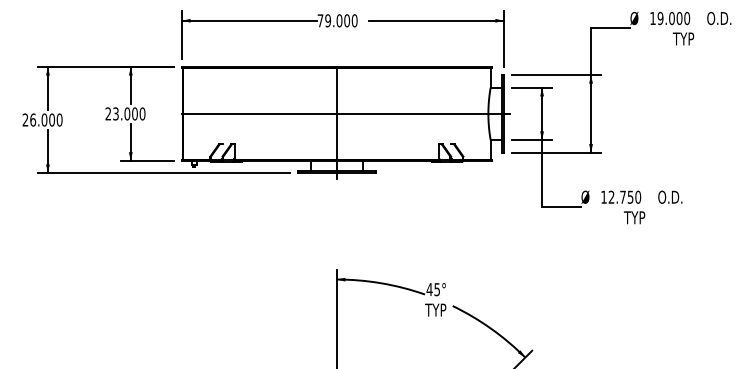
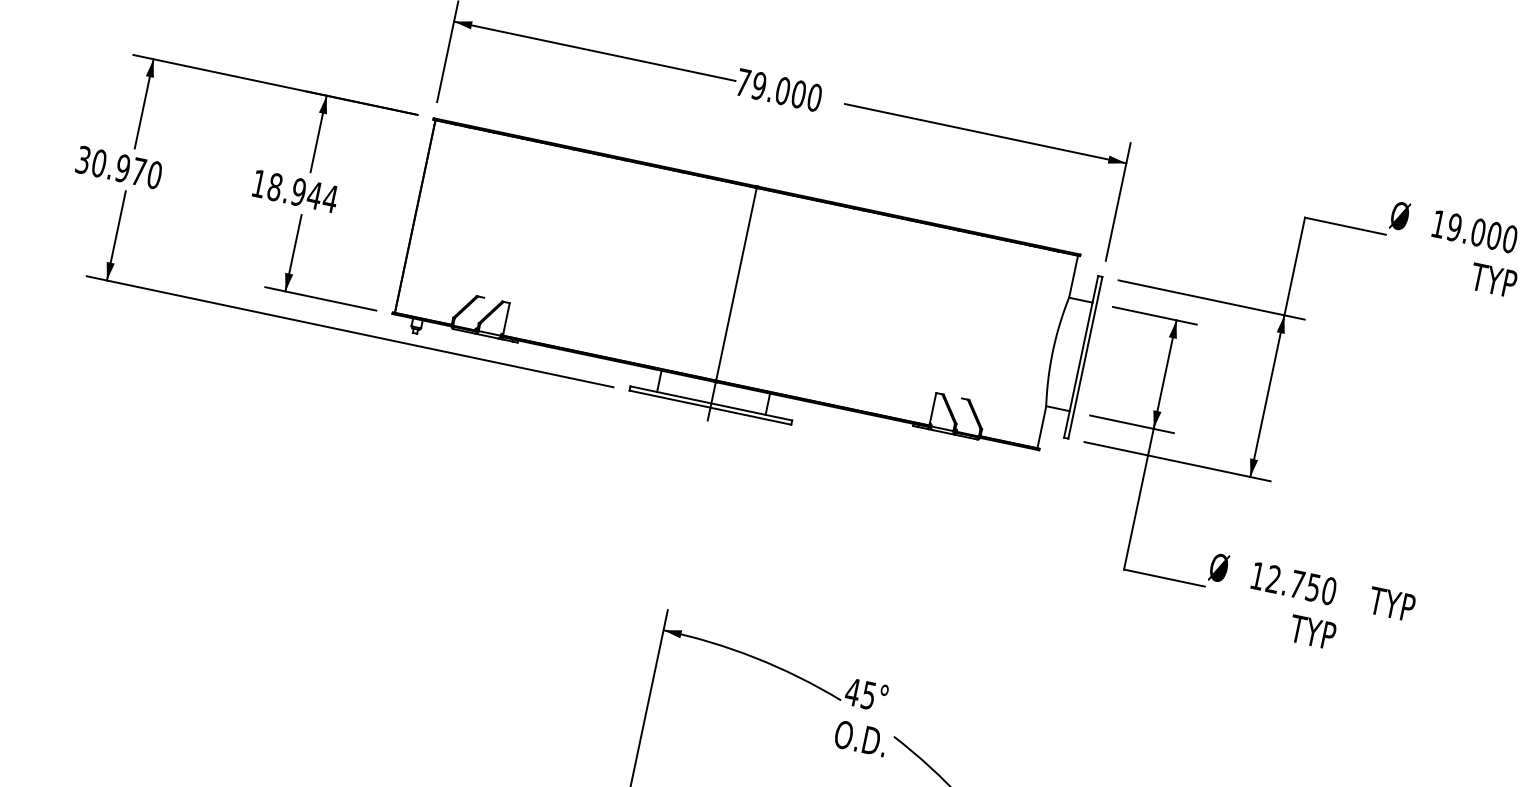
text: (125, 113) -> (295, 190), 23.000 -> 18.944
line: (346, 113) -> (756, 287), removed
text: (38, 119) -> (110, 164), 26.000 -> 30.970
text: (669, 196) -> (1394, 603), O.D. -> TYP
text: (437, 309) -> (860, 737), TYP -> O.D.

